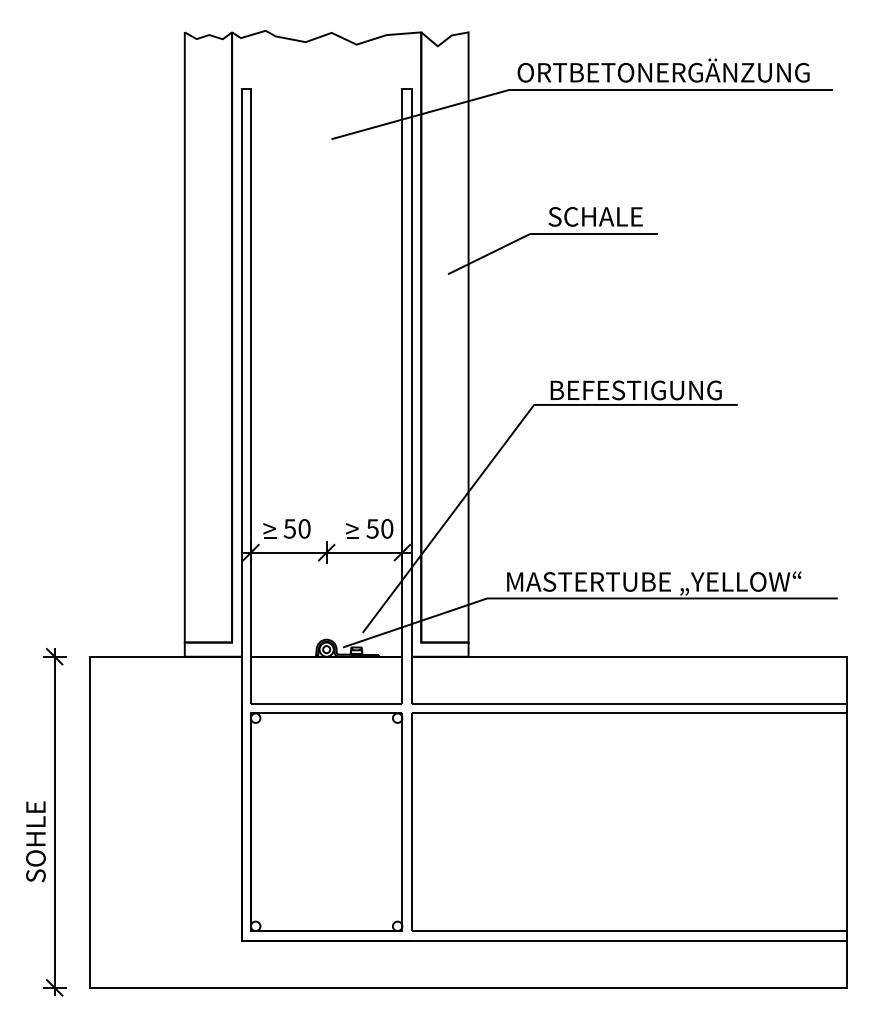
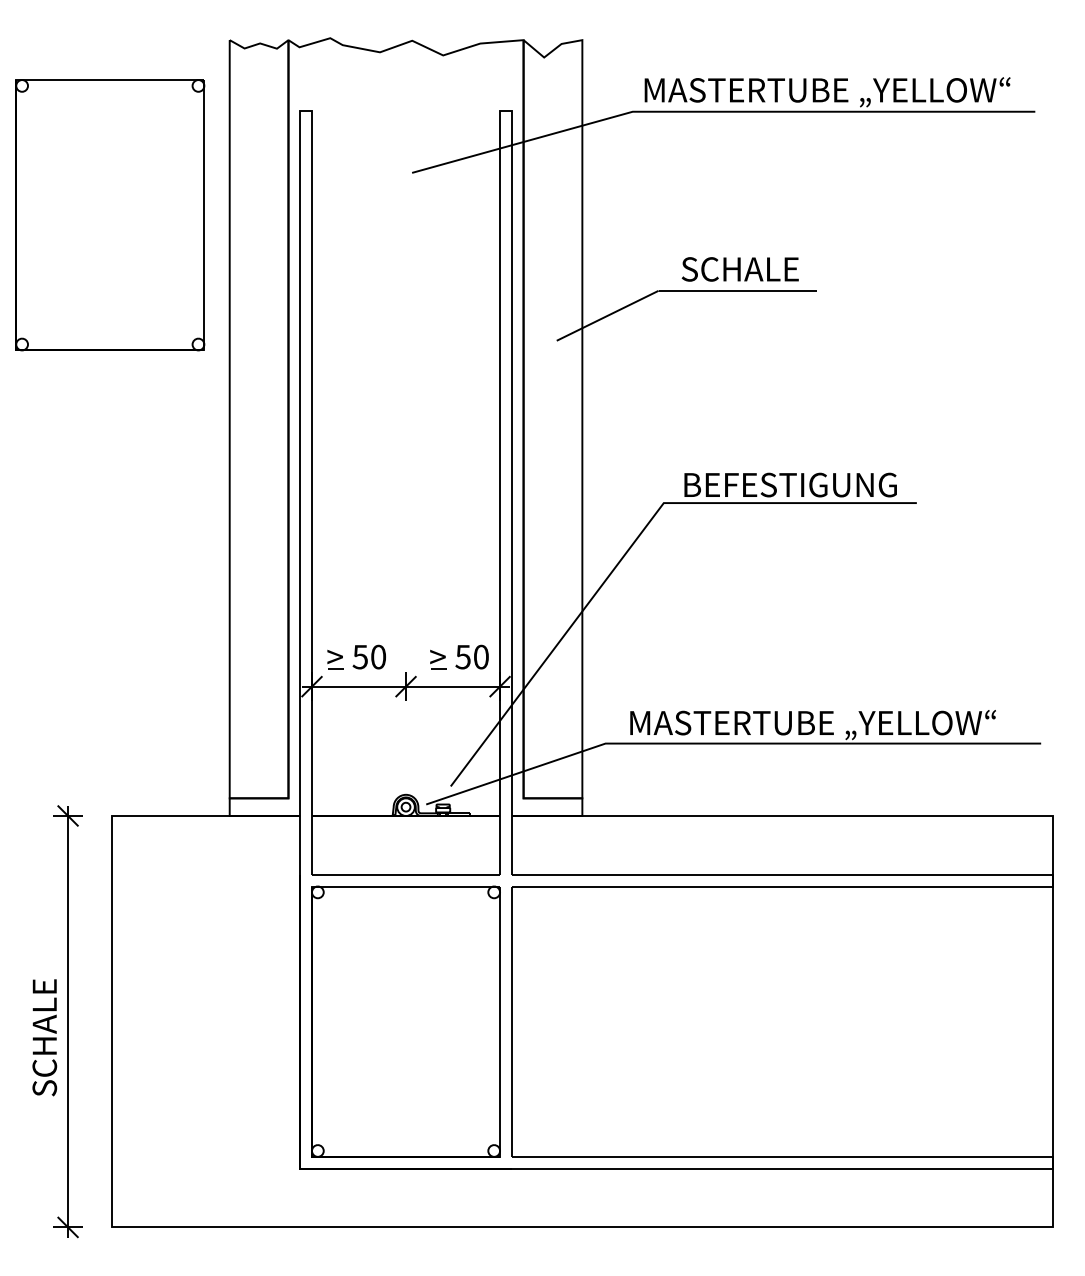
text: (664, 72) -> (825, 90), ORTBETONERGÄNZUNG -> MASTERTUBE „YELLOW“
part: (88, 172) -> (110, 214), added
text: (35, 825) -> (44, 1025), SOHLE -> SCHALE

